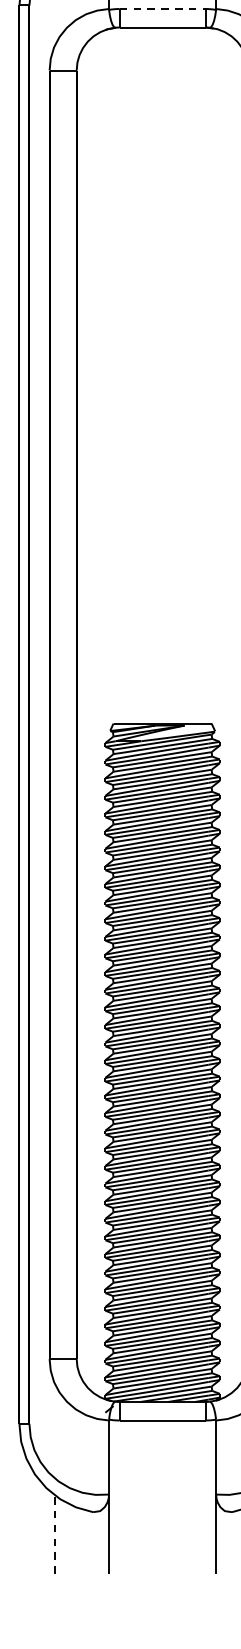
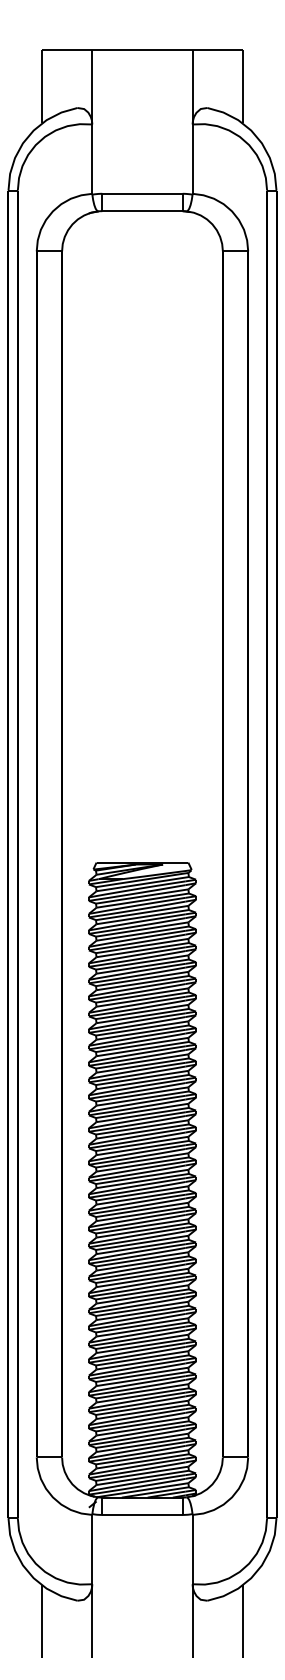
line: (162, 8) -> (142, 193), dashed -> solid
line: (55, 1534) -> (42, 1621), dashed -> solid

